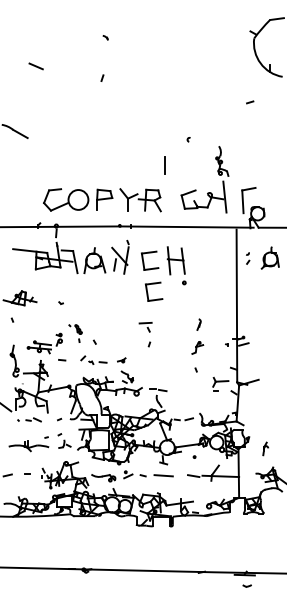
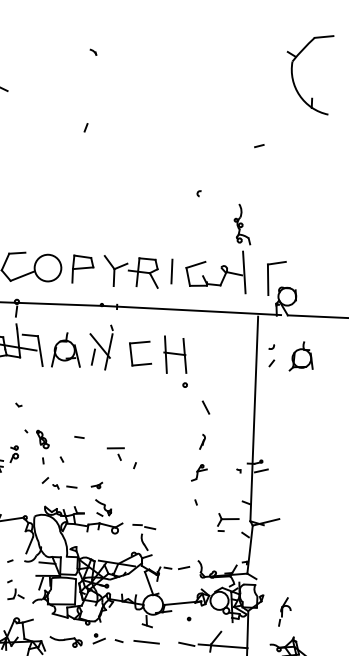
line: (102, 77) -> (86, 126), moved
line: (250, 102) -> (259, 146), moved
line: (164, 165) -> (171, 271), moved
part: (247, 258) -> (271, 355), size x1.43
part: (148, 293) -> (136, 397), removed
line: (200, 298) -> (205, 406), added
part: (145, 327) -> (115, 454), moved
part: (75, 333) -> (36, 446), size x1.43
line: (62, 360) -> (79, 437), moved
part: (265, 448) -> (284, 611), size x1.67

